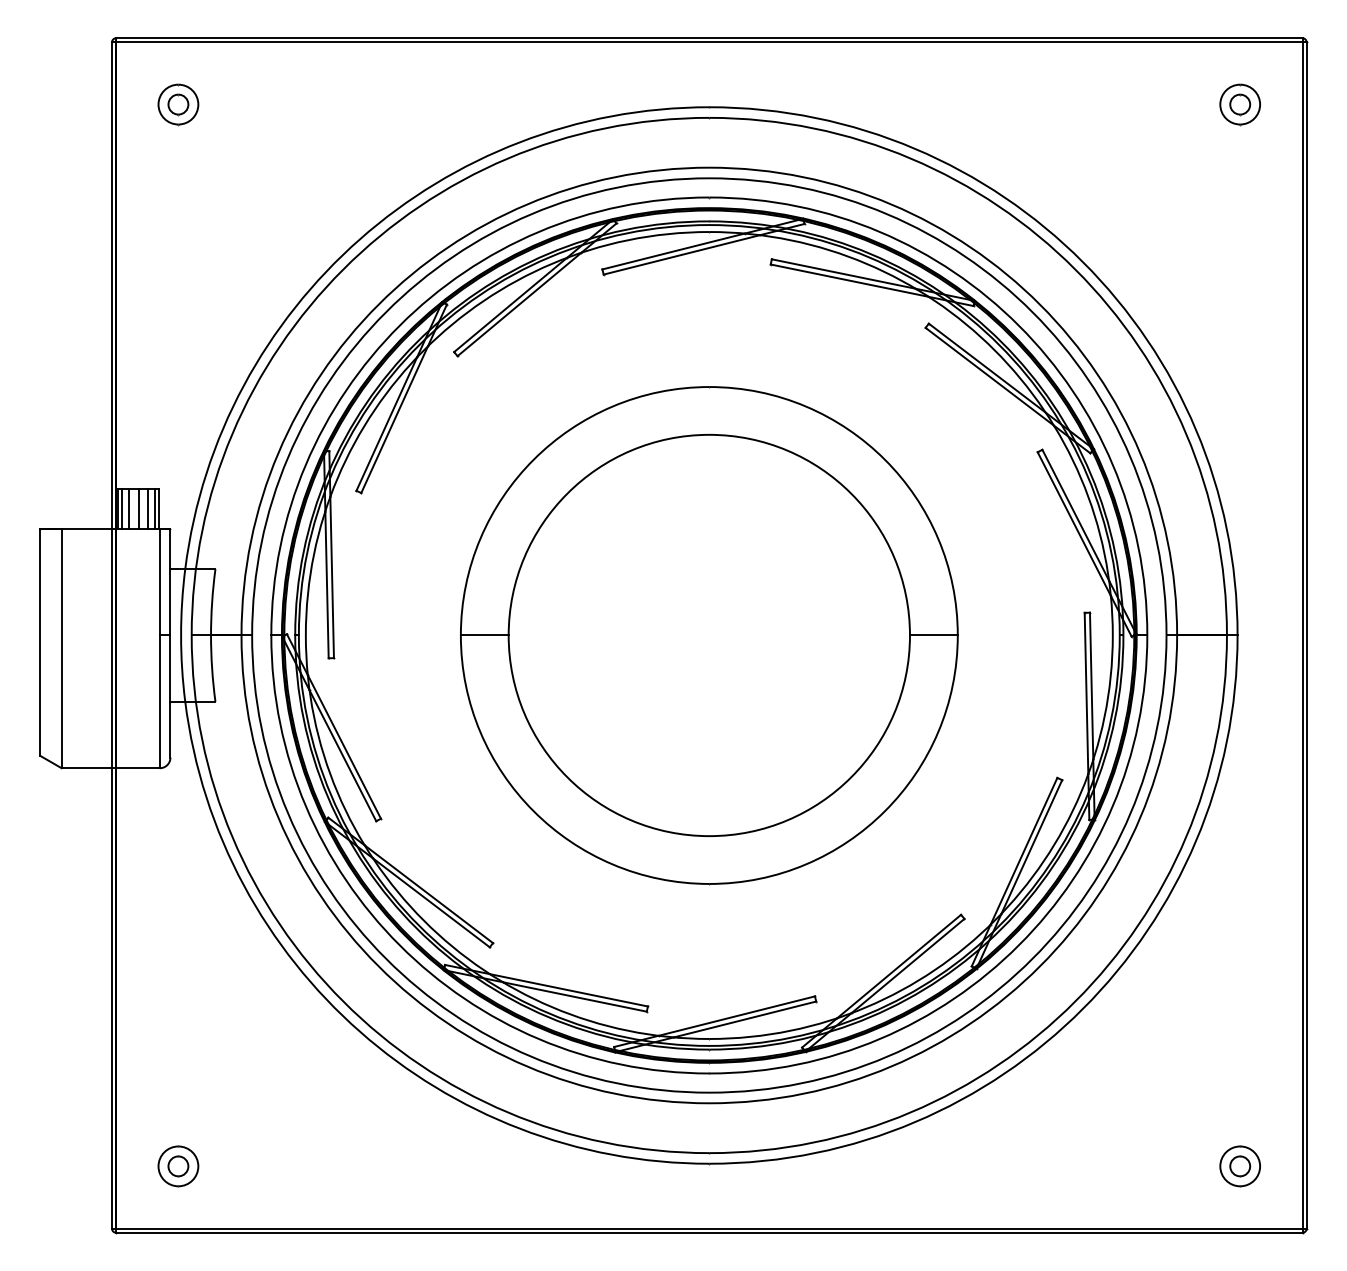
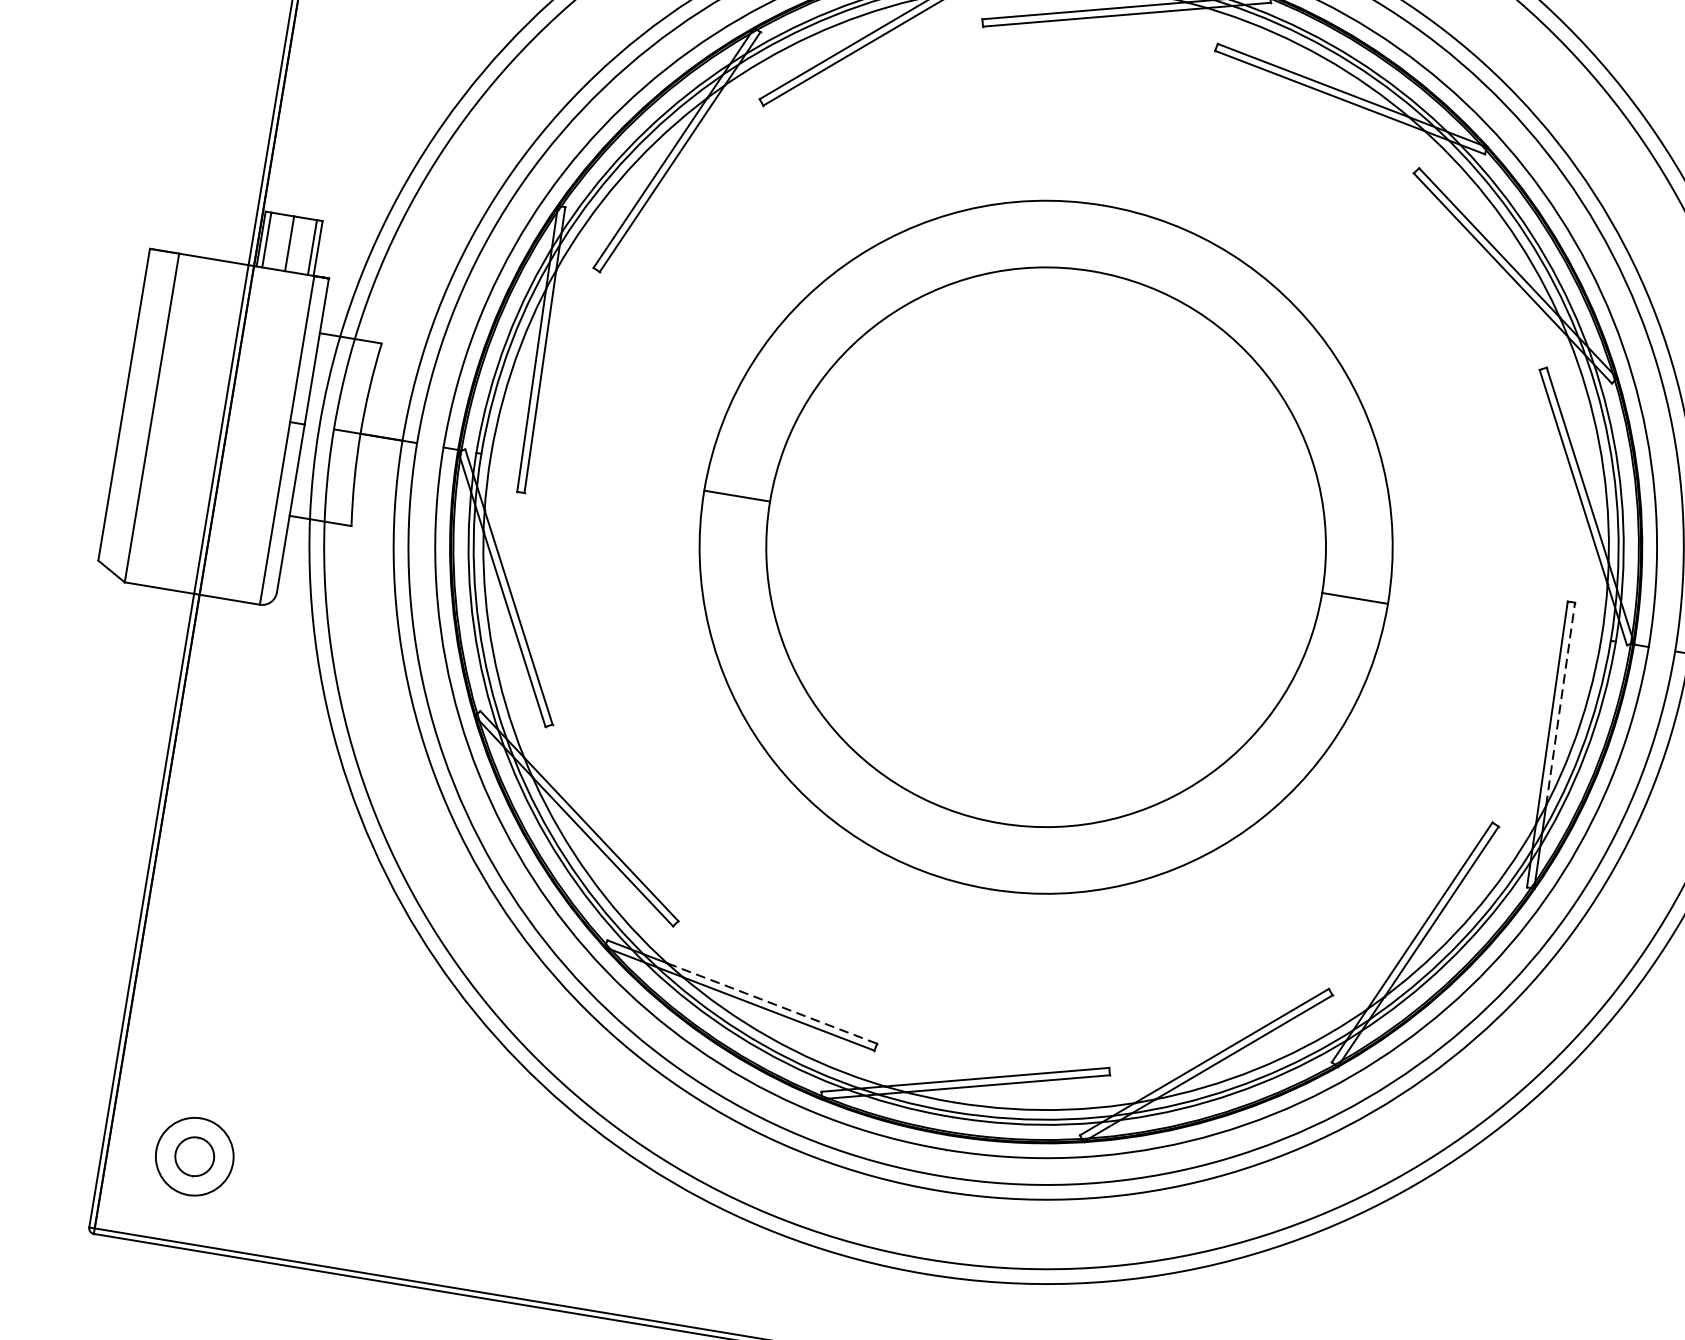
line: (129, 509) -> (277, 241), removed
line: (147, 509) -> (301, 245), removed
line: (1091, 685) -> (1560, 703), solid -> dashed
line: (568, 990) -> (771, 1003), solid -> dashed
part: (178, 1166) -> (194, 1156), size x1.4

